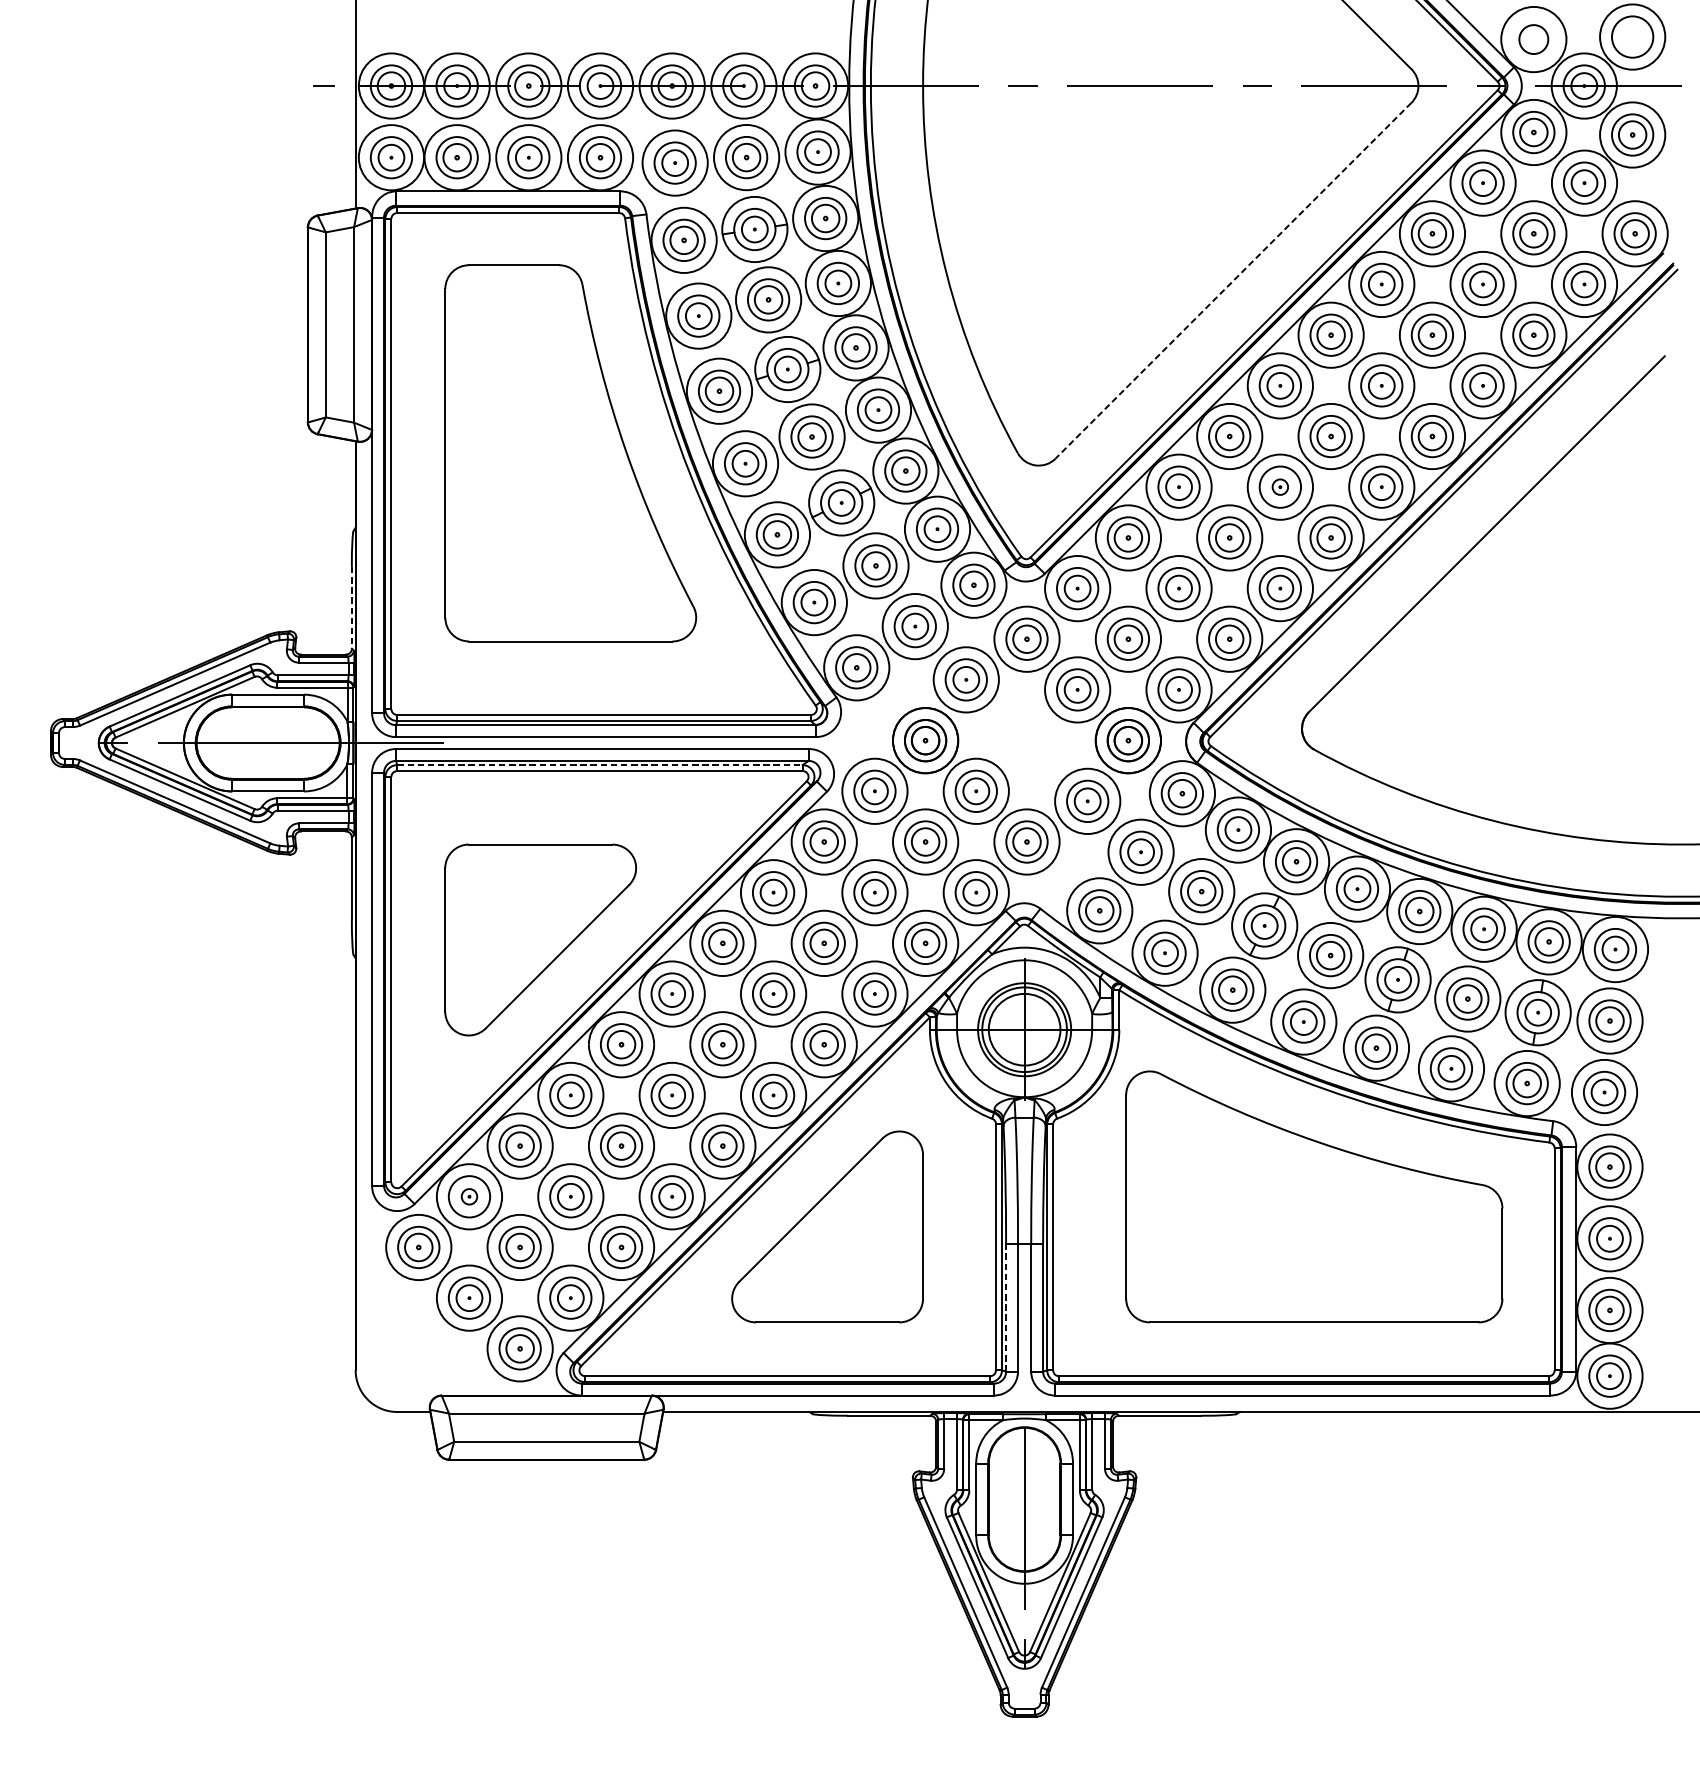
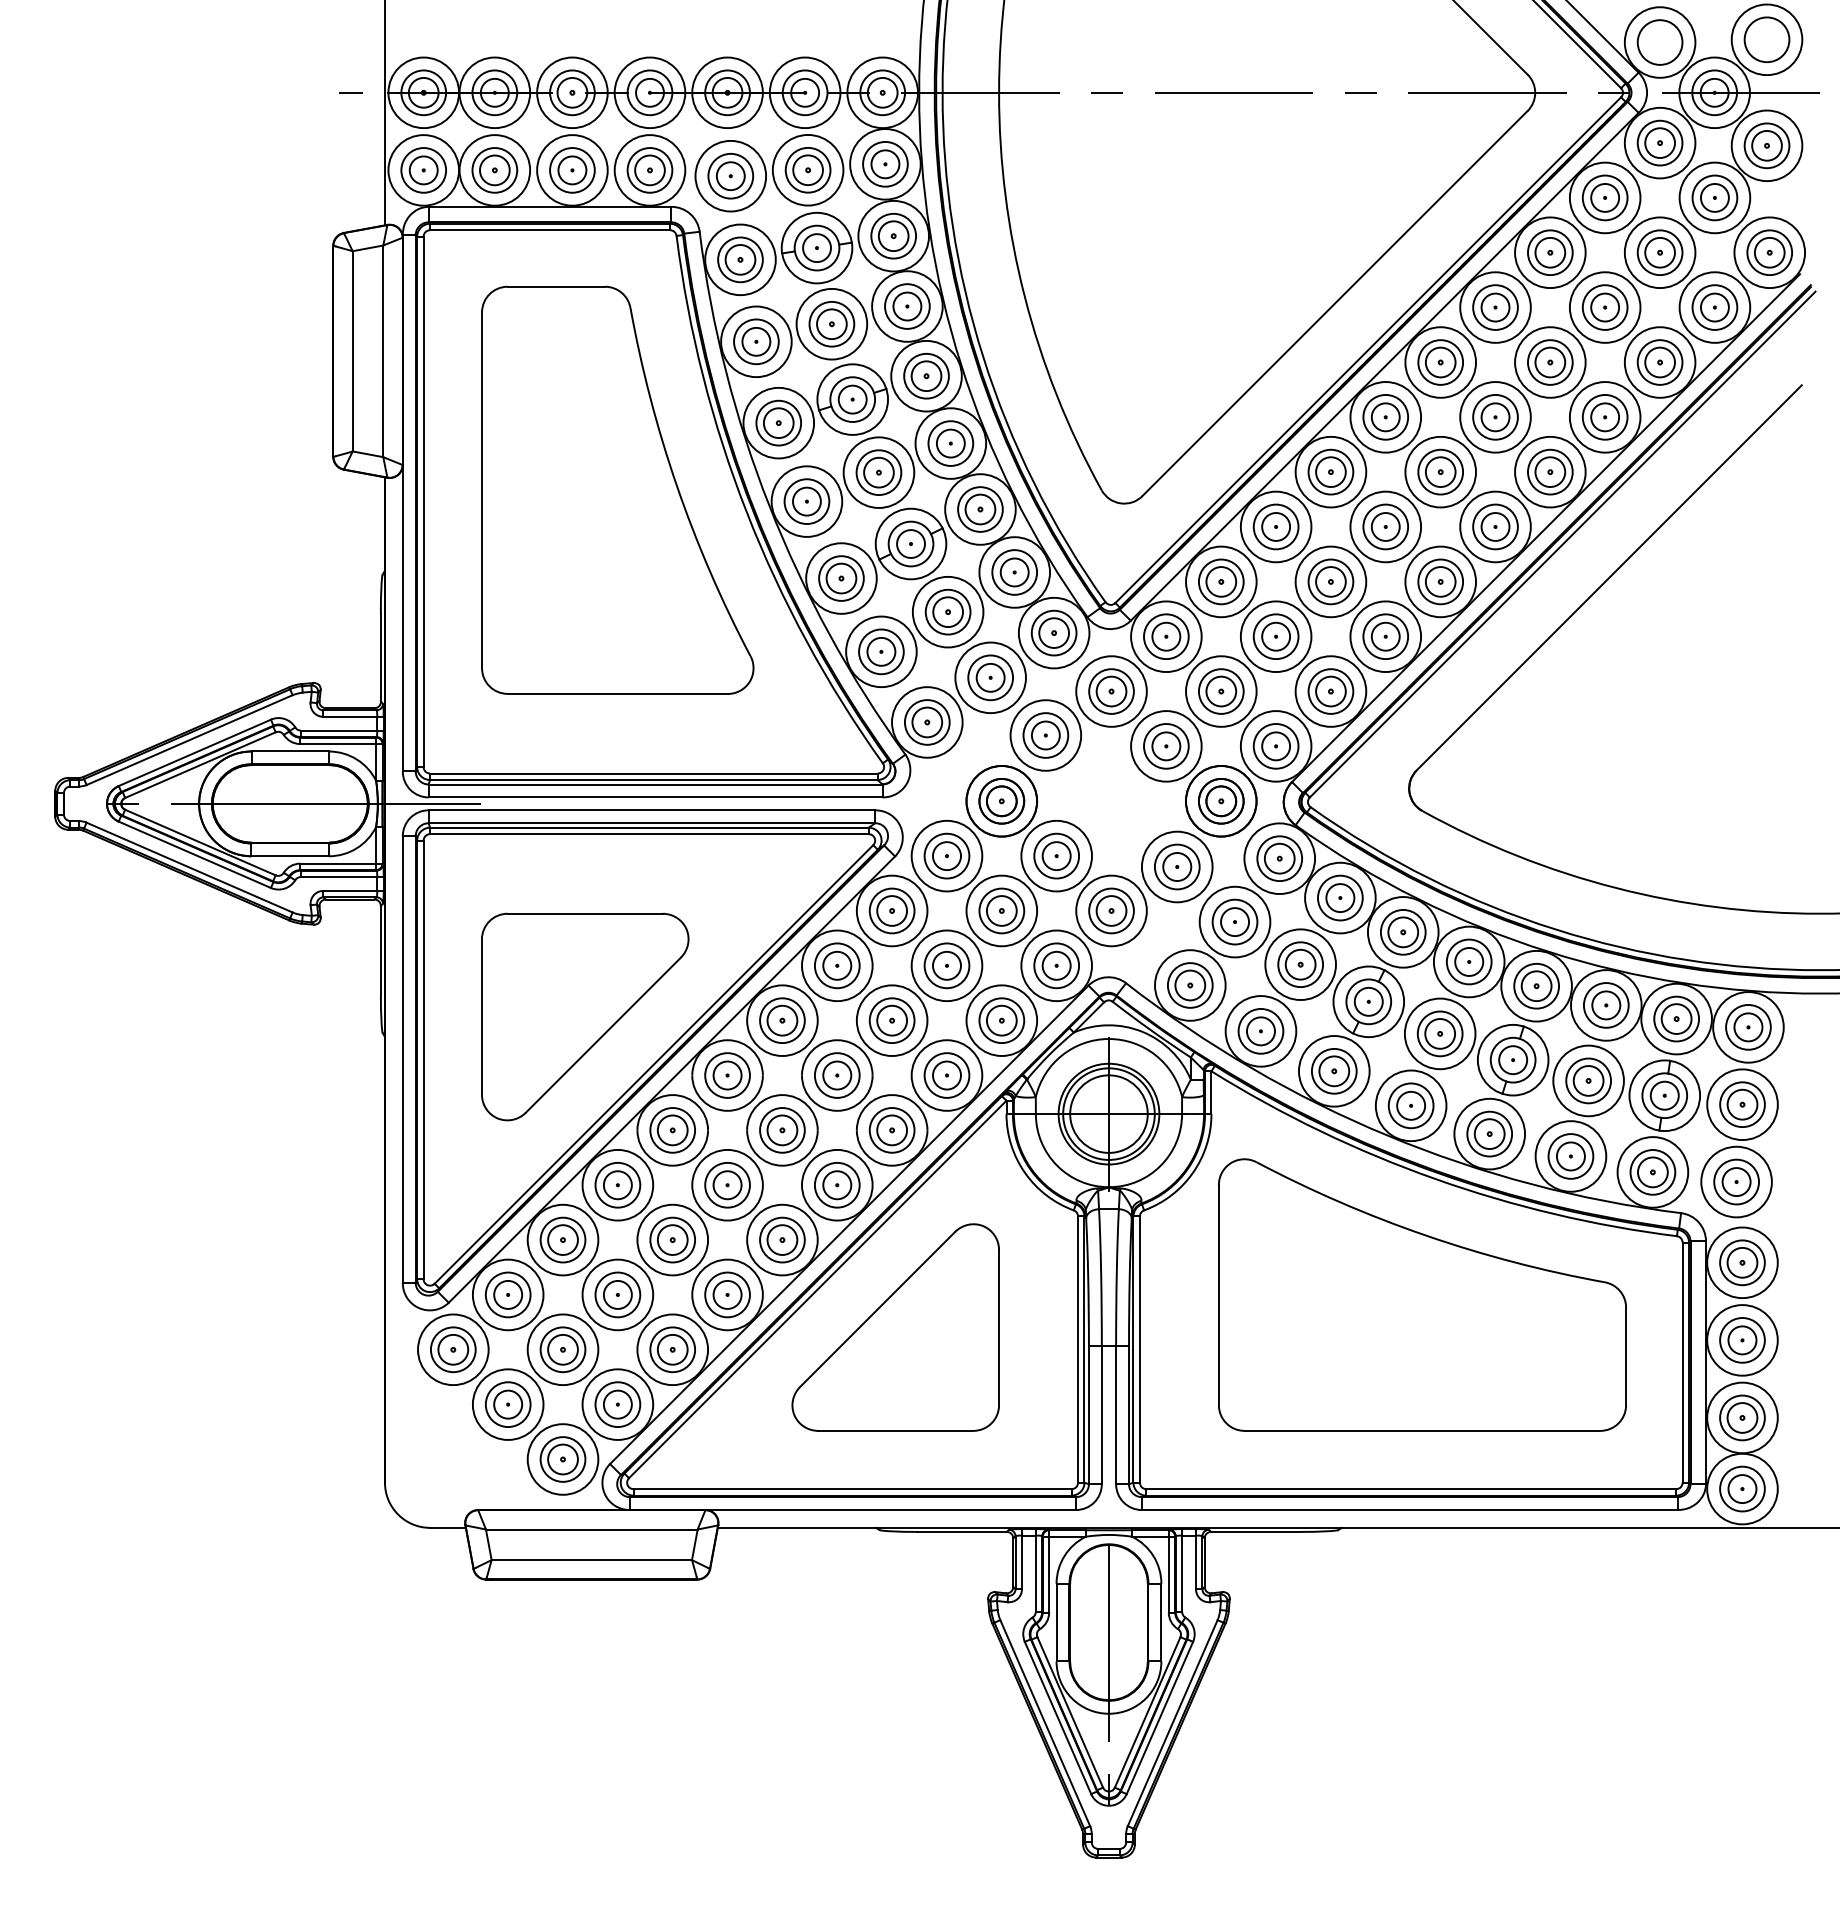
circle: (1533, 39) -> (1659, 42), size x1.43
line: (1232, 280) -> (1334, 303), dashed -> solid
circle: (1280, 486) -> (1385, 526), size x1.67
line: (351, 607) -> (380, 657), dashed -> solid
line: (600, 764) -> (649, 827), dashed -> solid
circle: (469, 1196) -> (508, 1294), size x1.67
line: (1005, 1308) -> (1088, 1415), dashed -> solid

